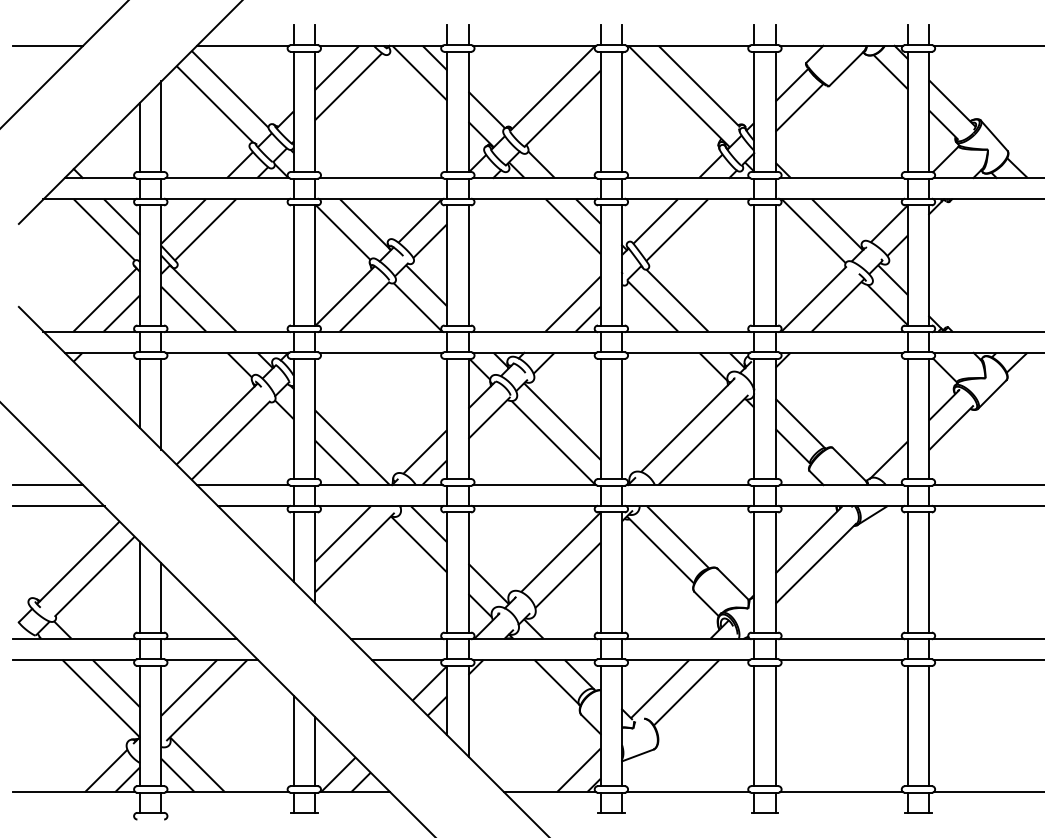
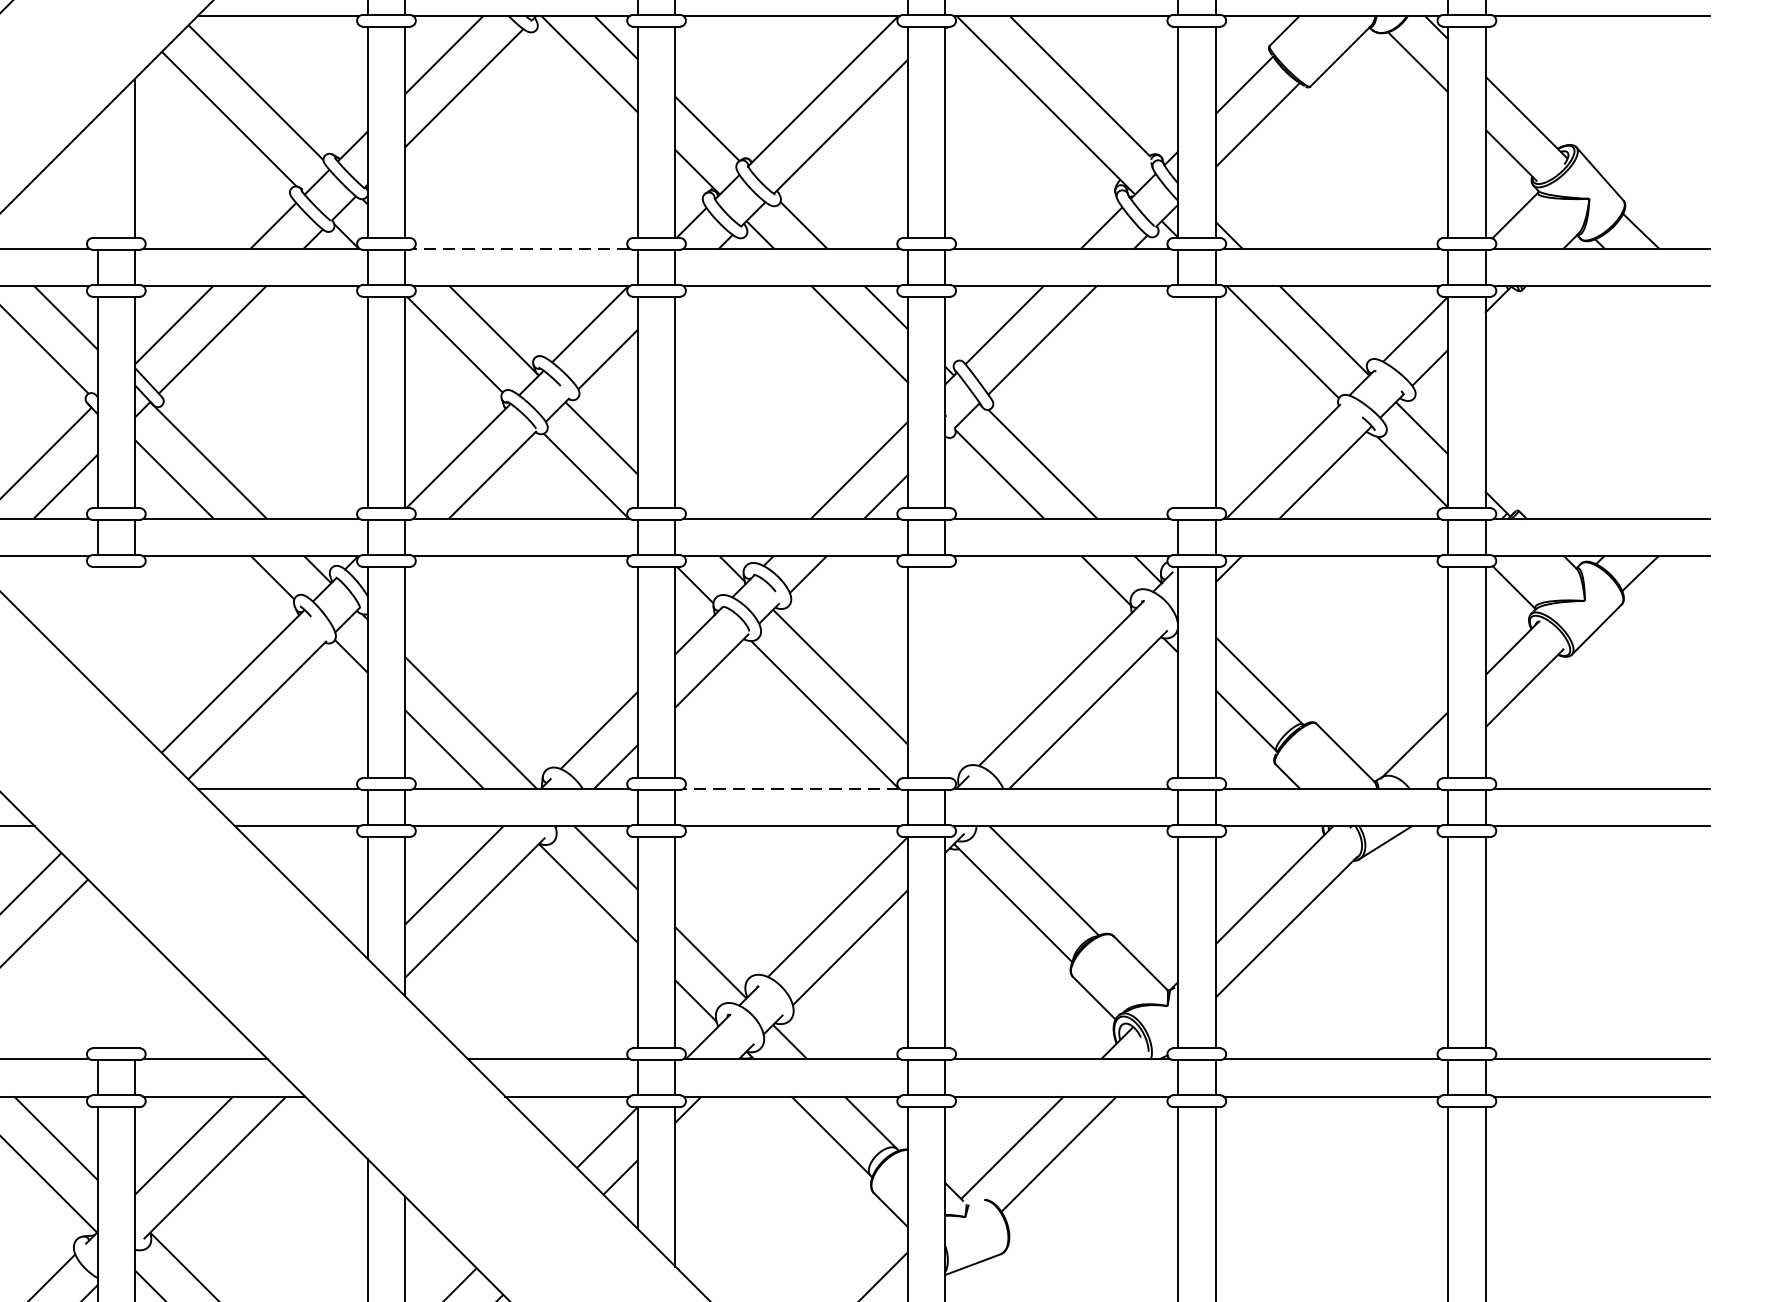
line: (140, 137) -> (98, 177), removed
line: (380, 178) -> (520, 249), solid -> dashed
line: (754, 265) -> (1178, 402), removed
line: (140, 393) -> (98, 627), removed
line: (161, 403) -> (135, 645), removed
line: (622, 418) -> (946, 671), removed
line: (534, 485) -> (791, 789), solid -> dashed
line: (140, 587) -> (98, 969), removed
line: (161, 597) -> (135, 986), removed

